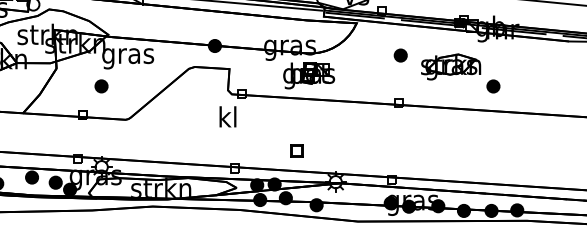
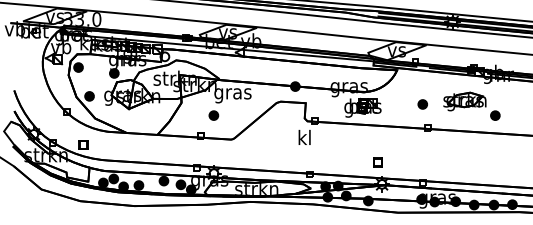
part: (400, 55) -> (422, 104), moved
part: (295, 151) -> (377, 162), moved

